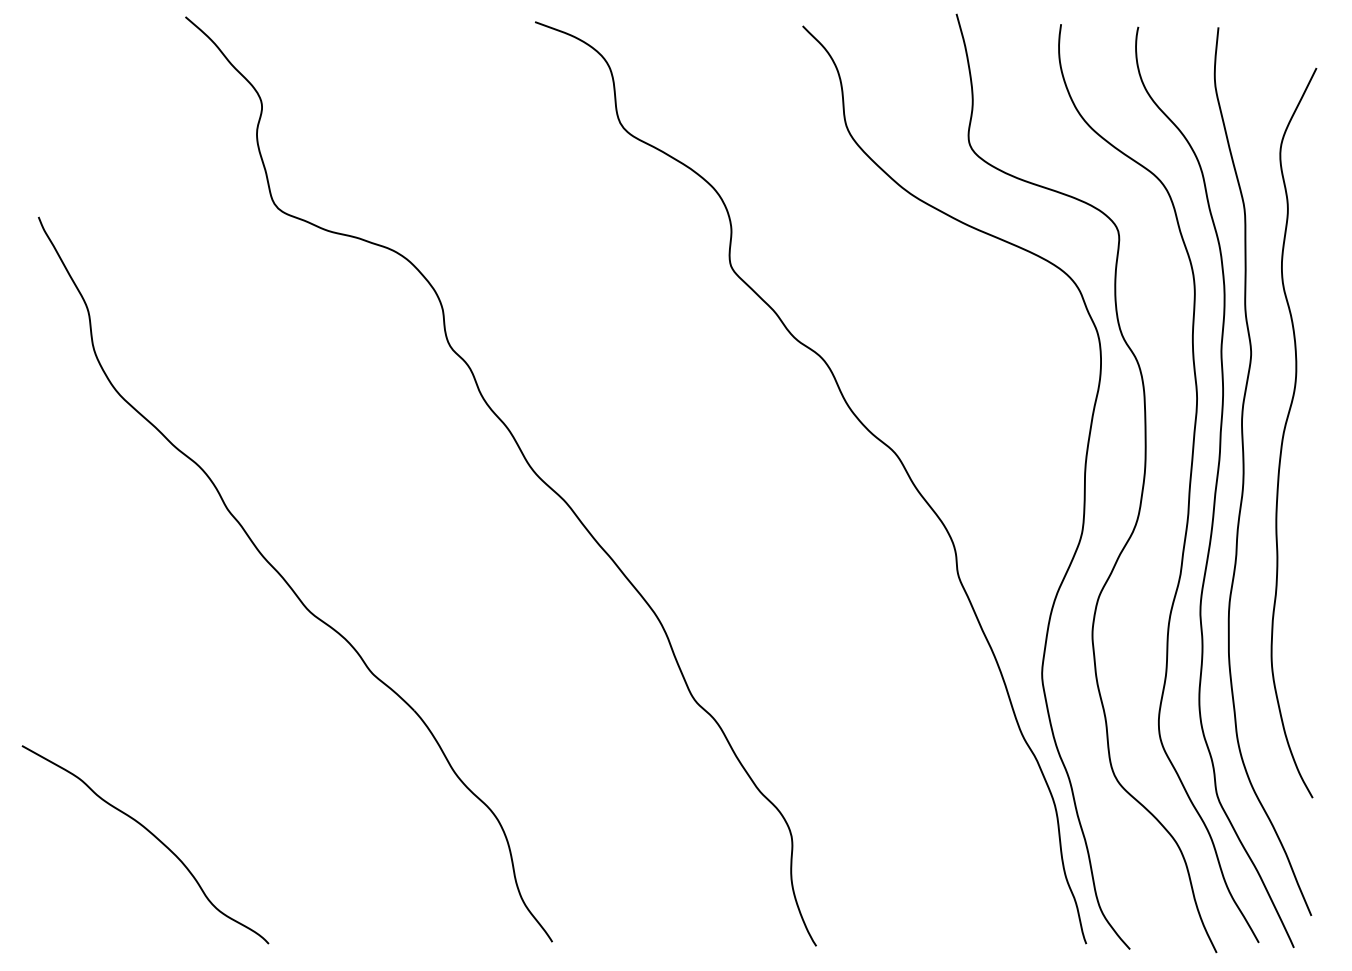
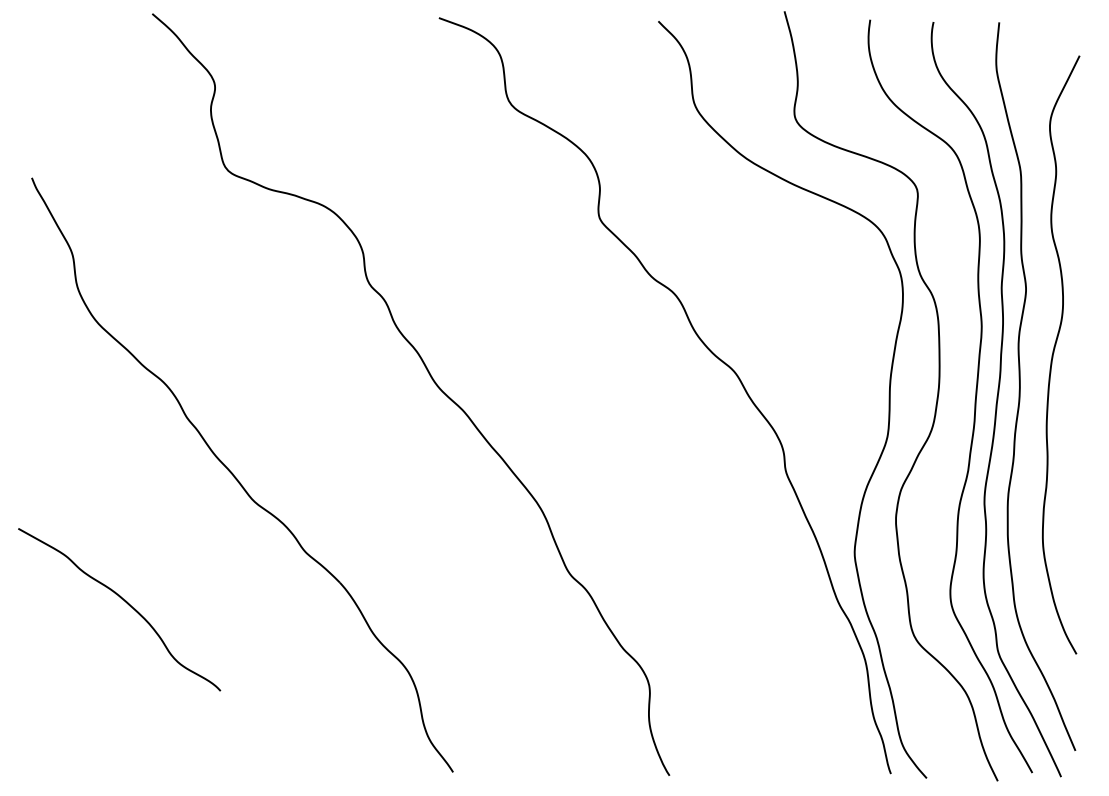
curve: (153, 836) -> (126, 602), moved

